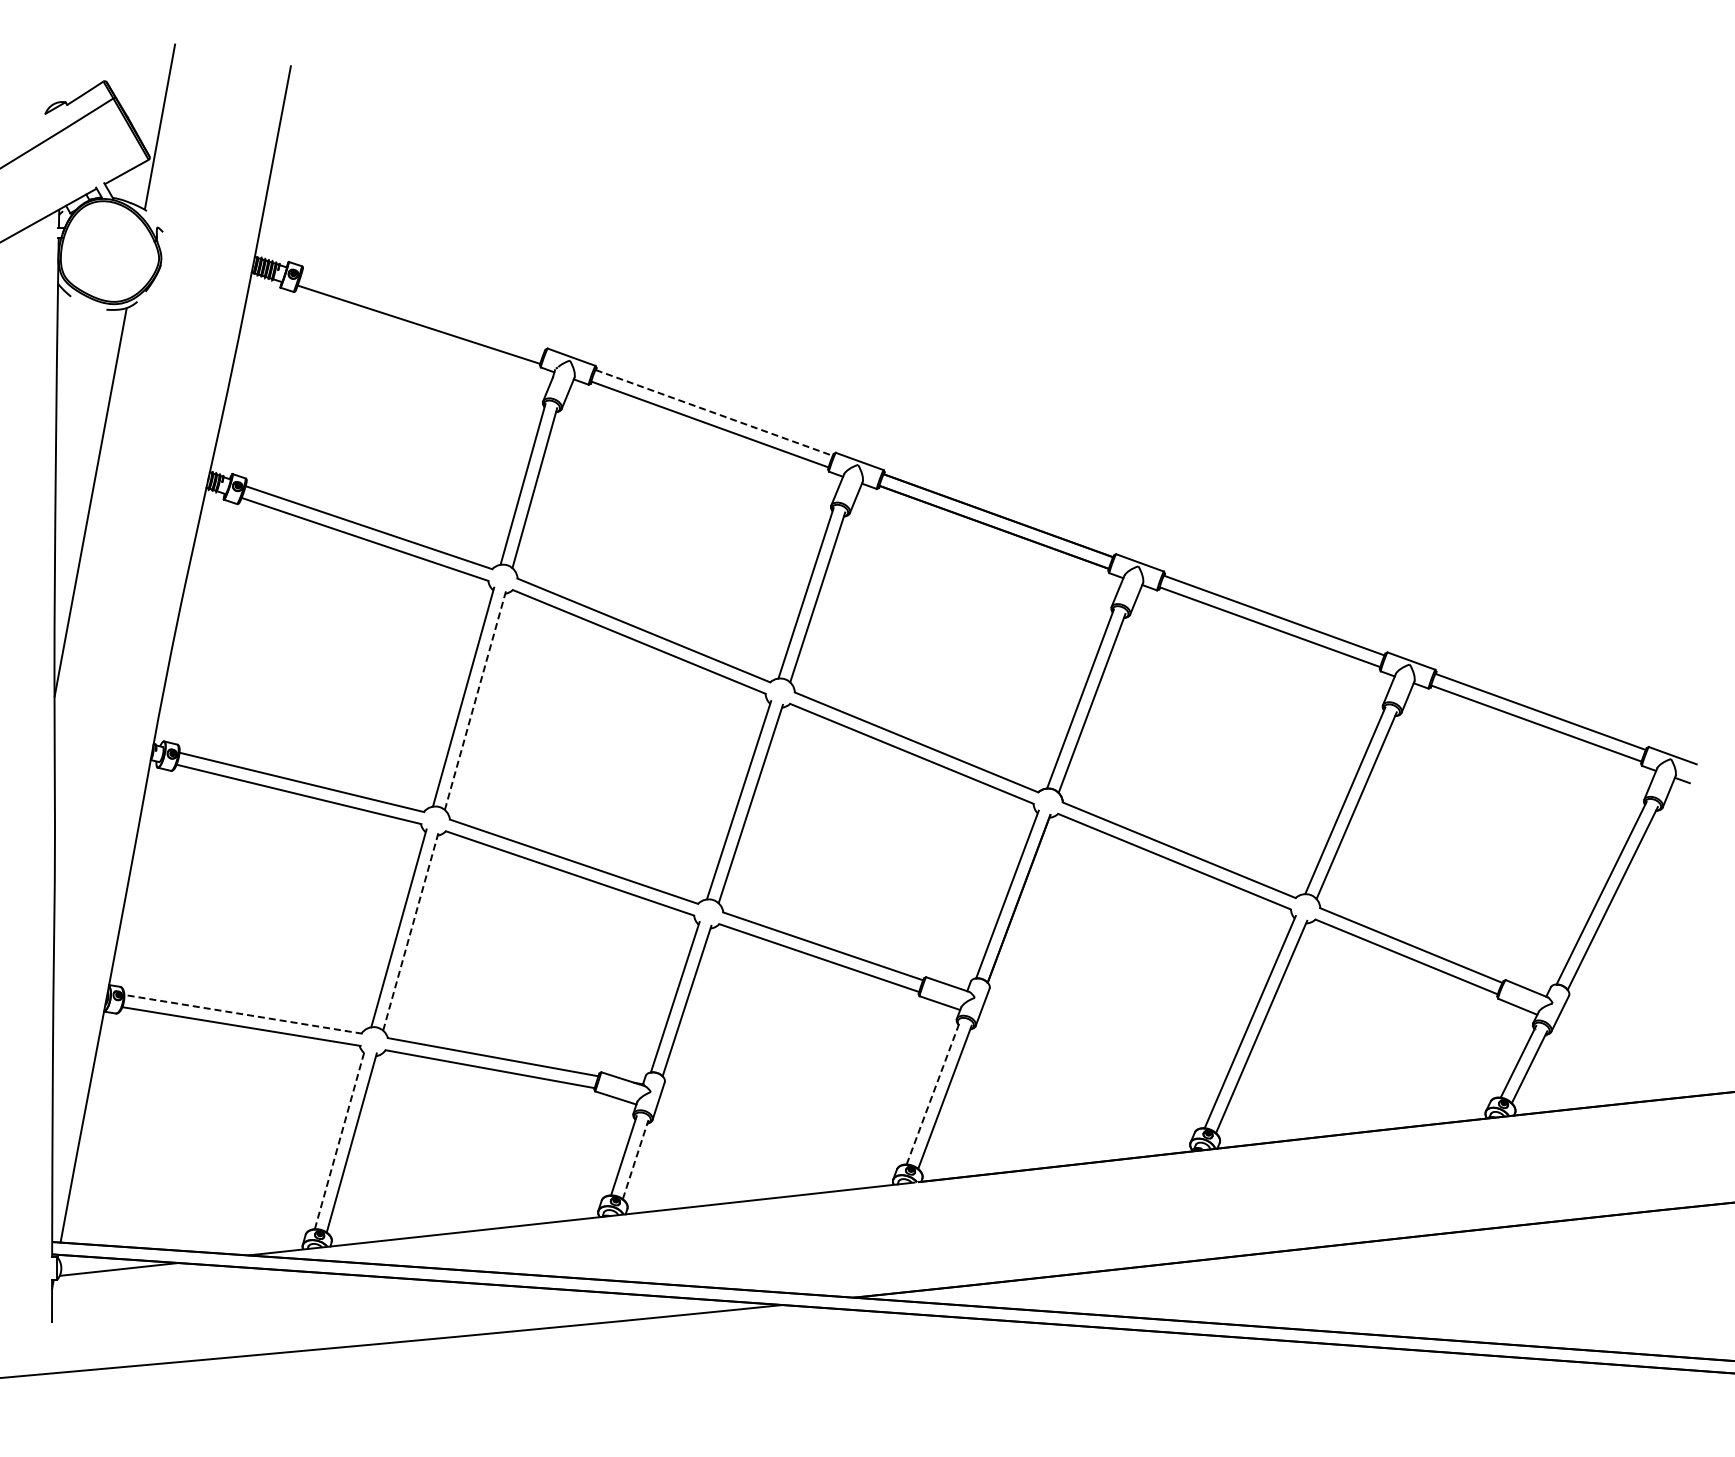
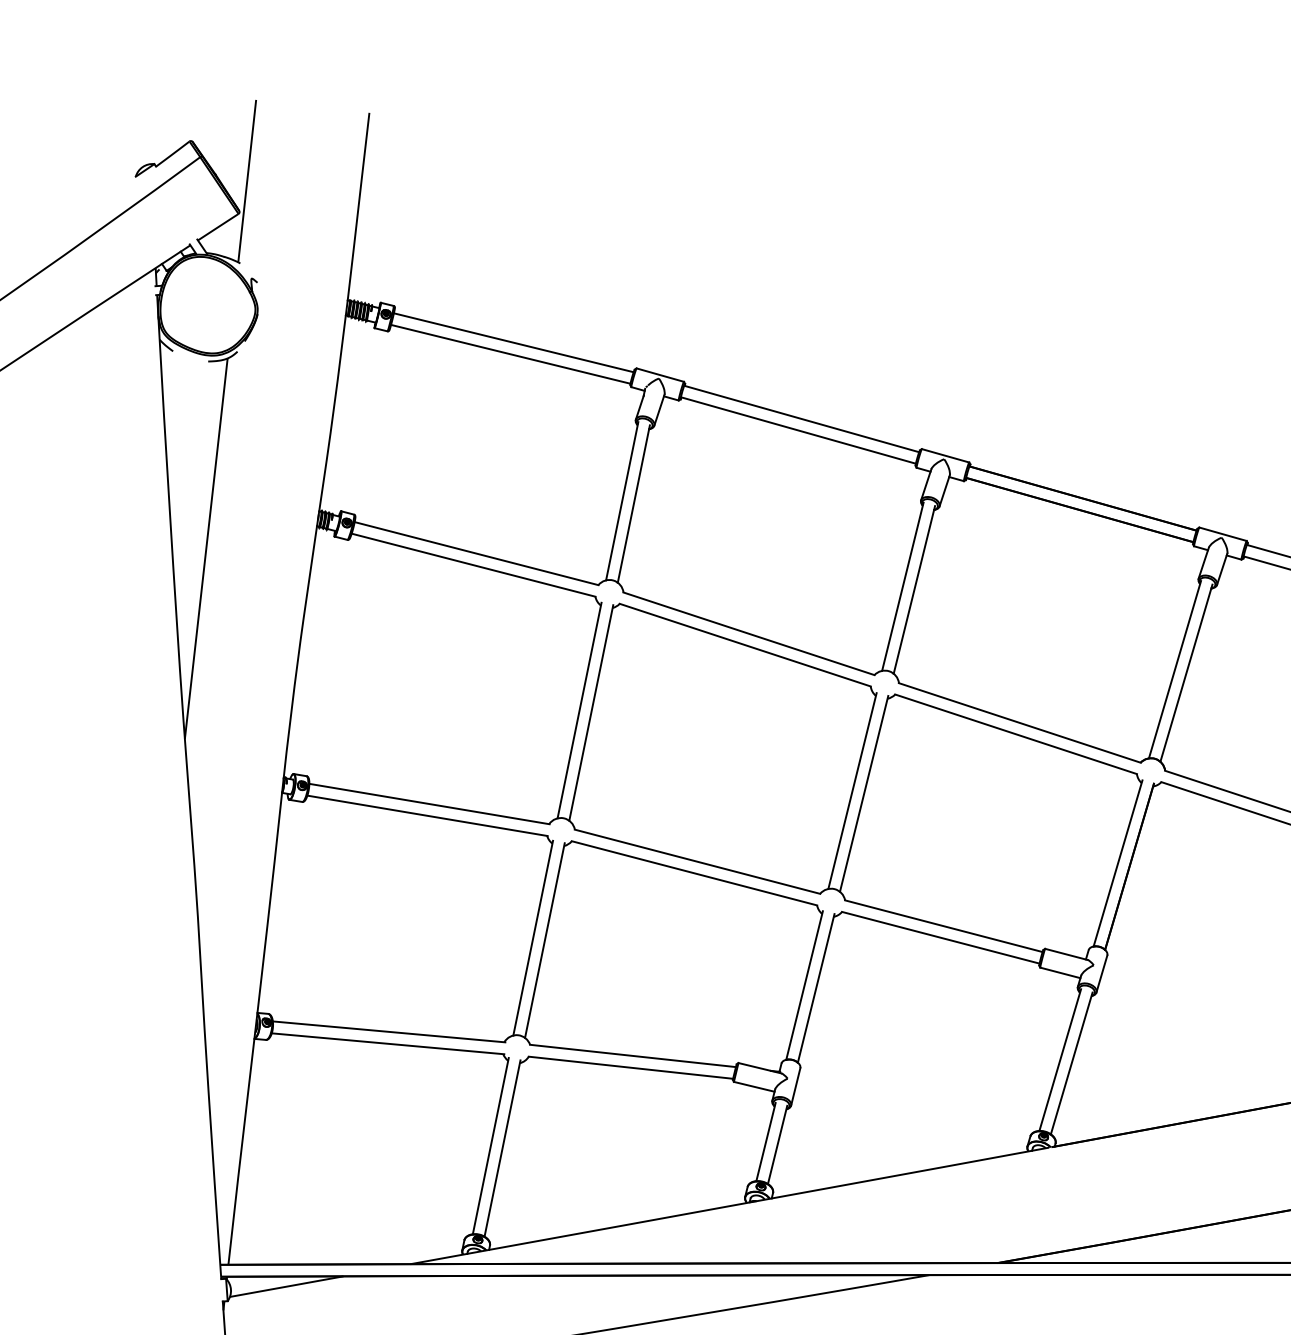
line: (422, 312) -> (513, 342), added
line: (714, 413) -> (802, 419), dashed -> solid
line: (475, 700) -> (591, 713), dashed -> solid
line: (410, 931) -> (544, 940), dashed -> solid
line: (243, 1014) -> (389, 1032), dashed -> solid
line: (933, 1092) -> (1060, 1059), dashed -> solid
line: (339, 1139) -> (490, 1146), dashed -> solid
line: (635, 1159) -> (777, 1144), dashed -> solid

